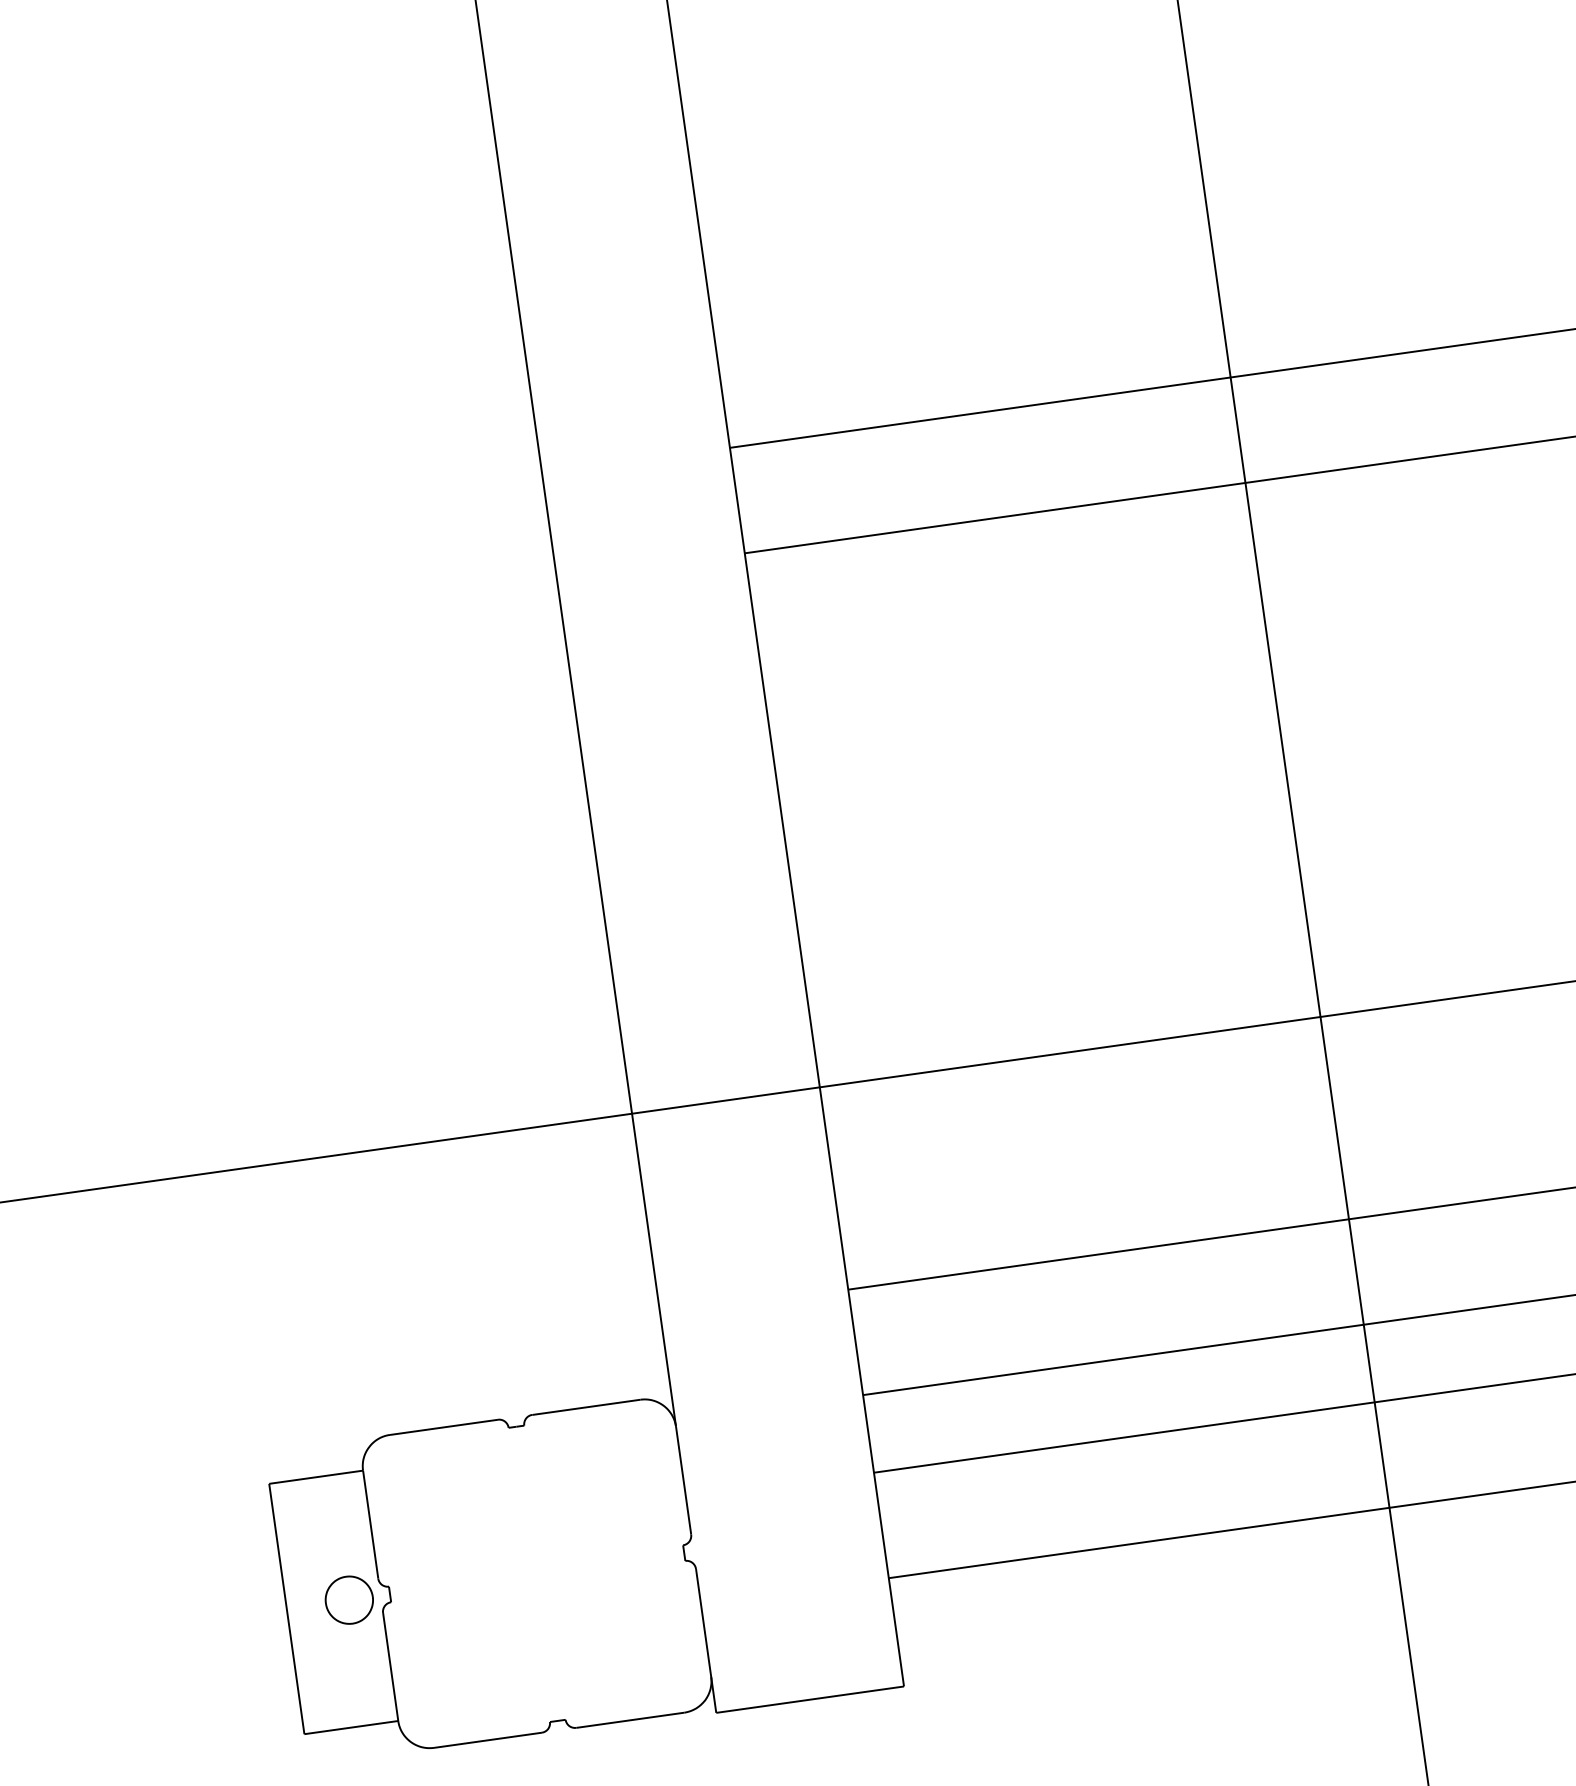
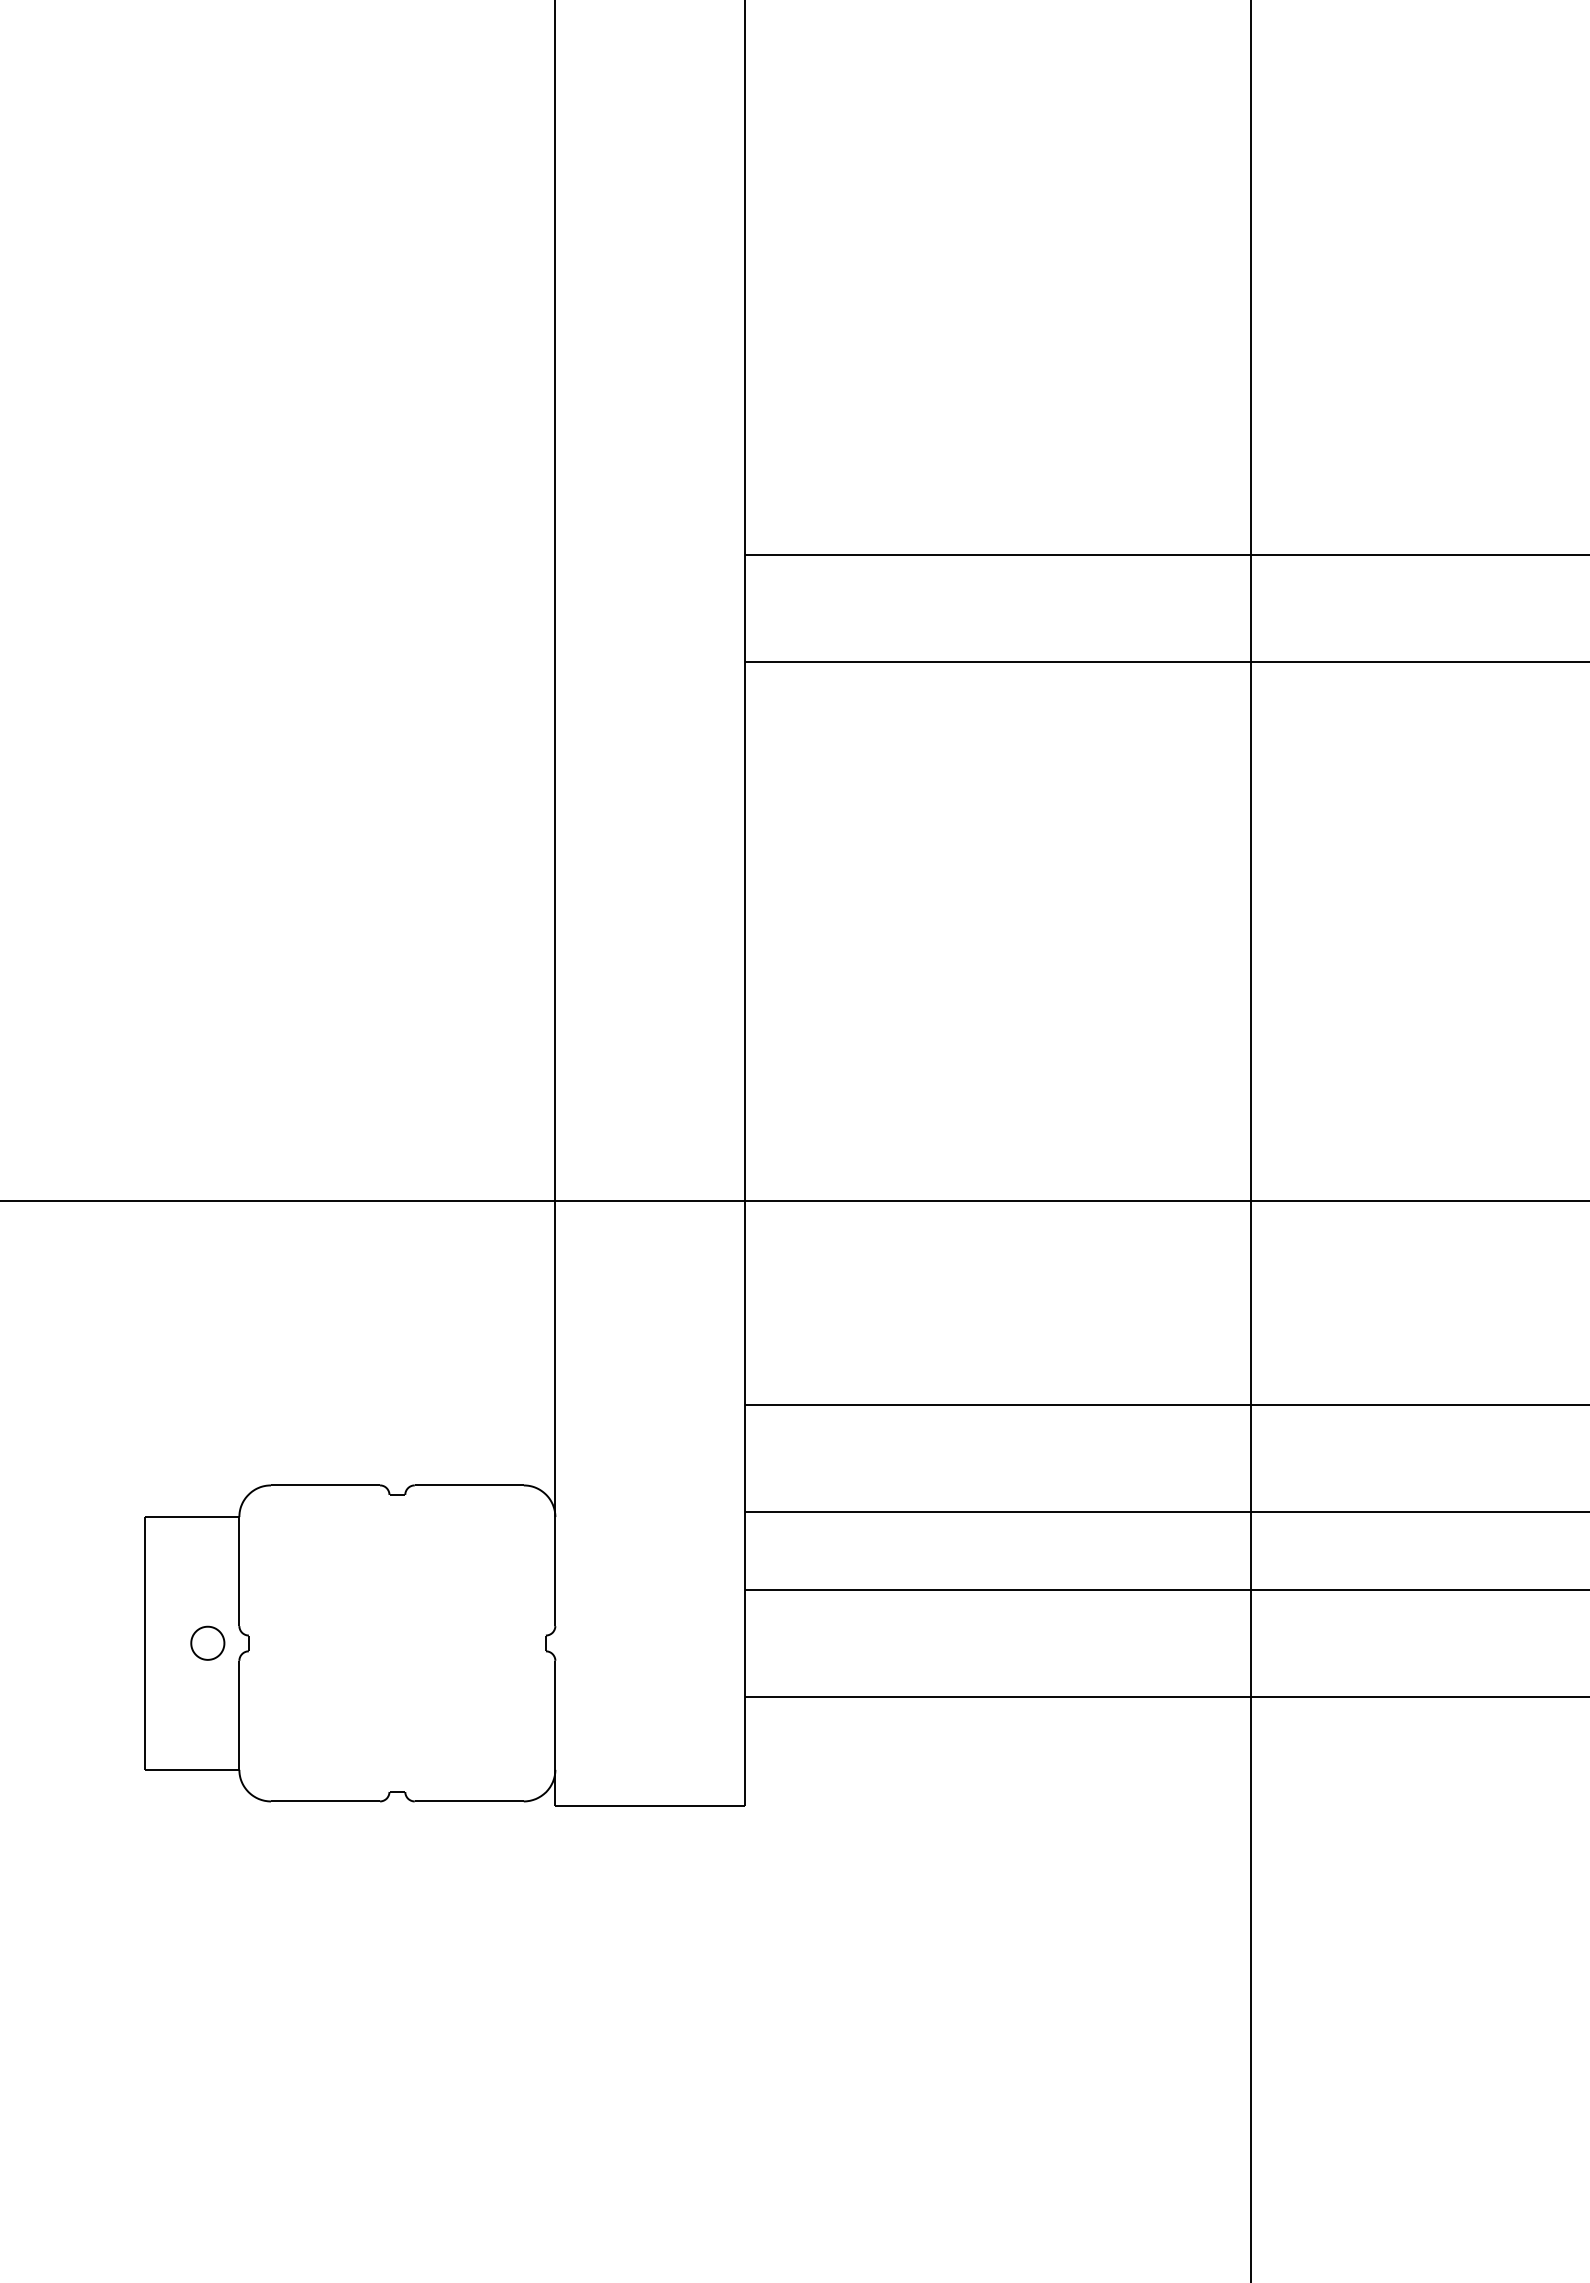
part: (348, 1599) -> (207, 1642), size x0.7

